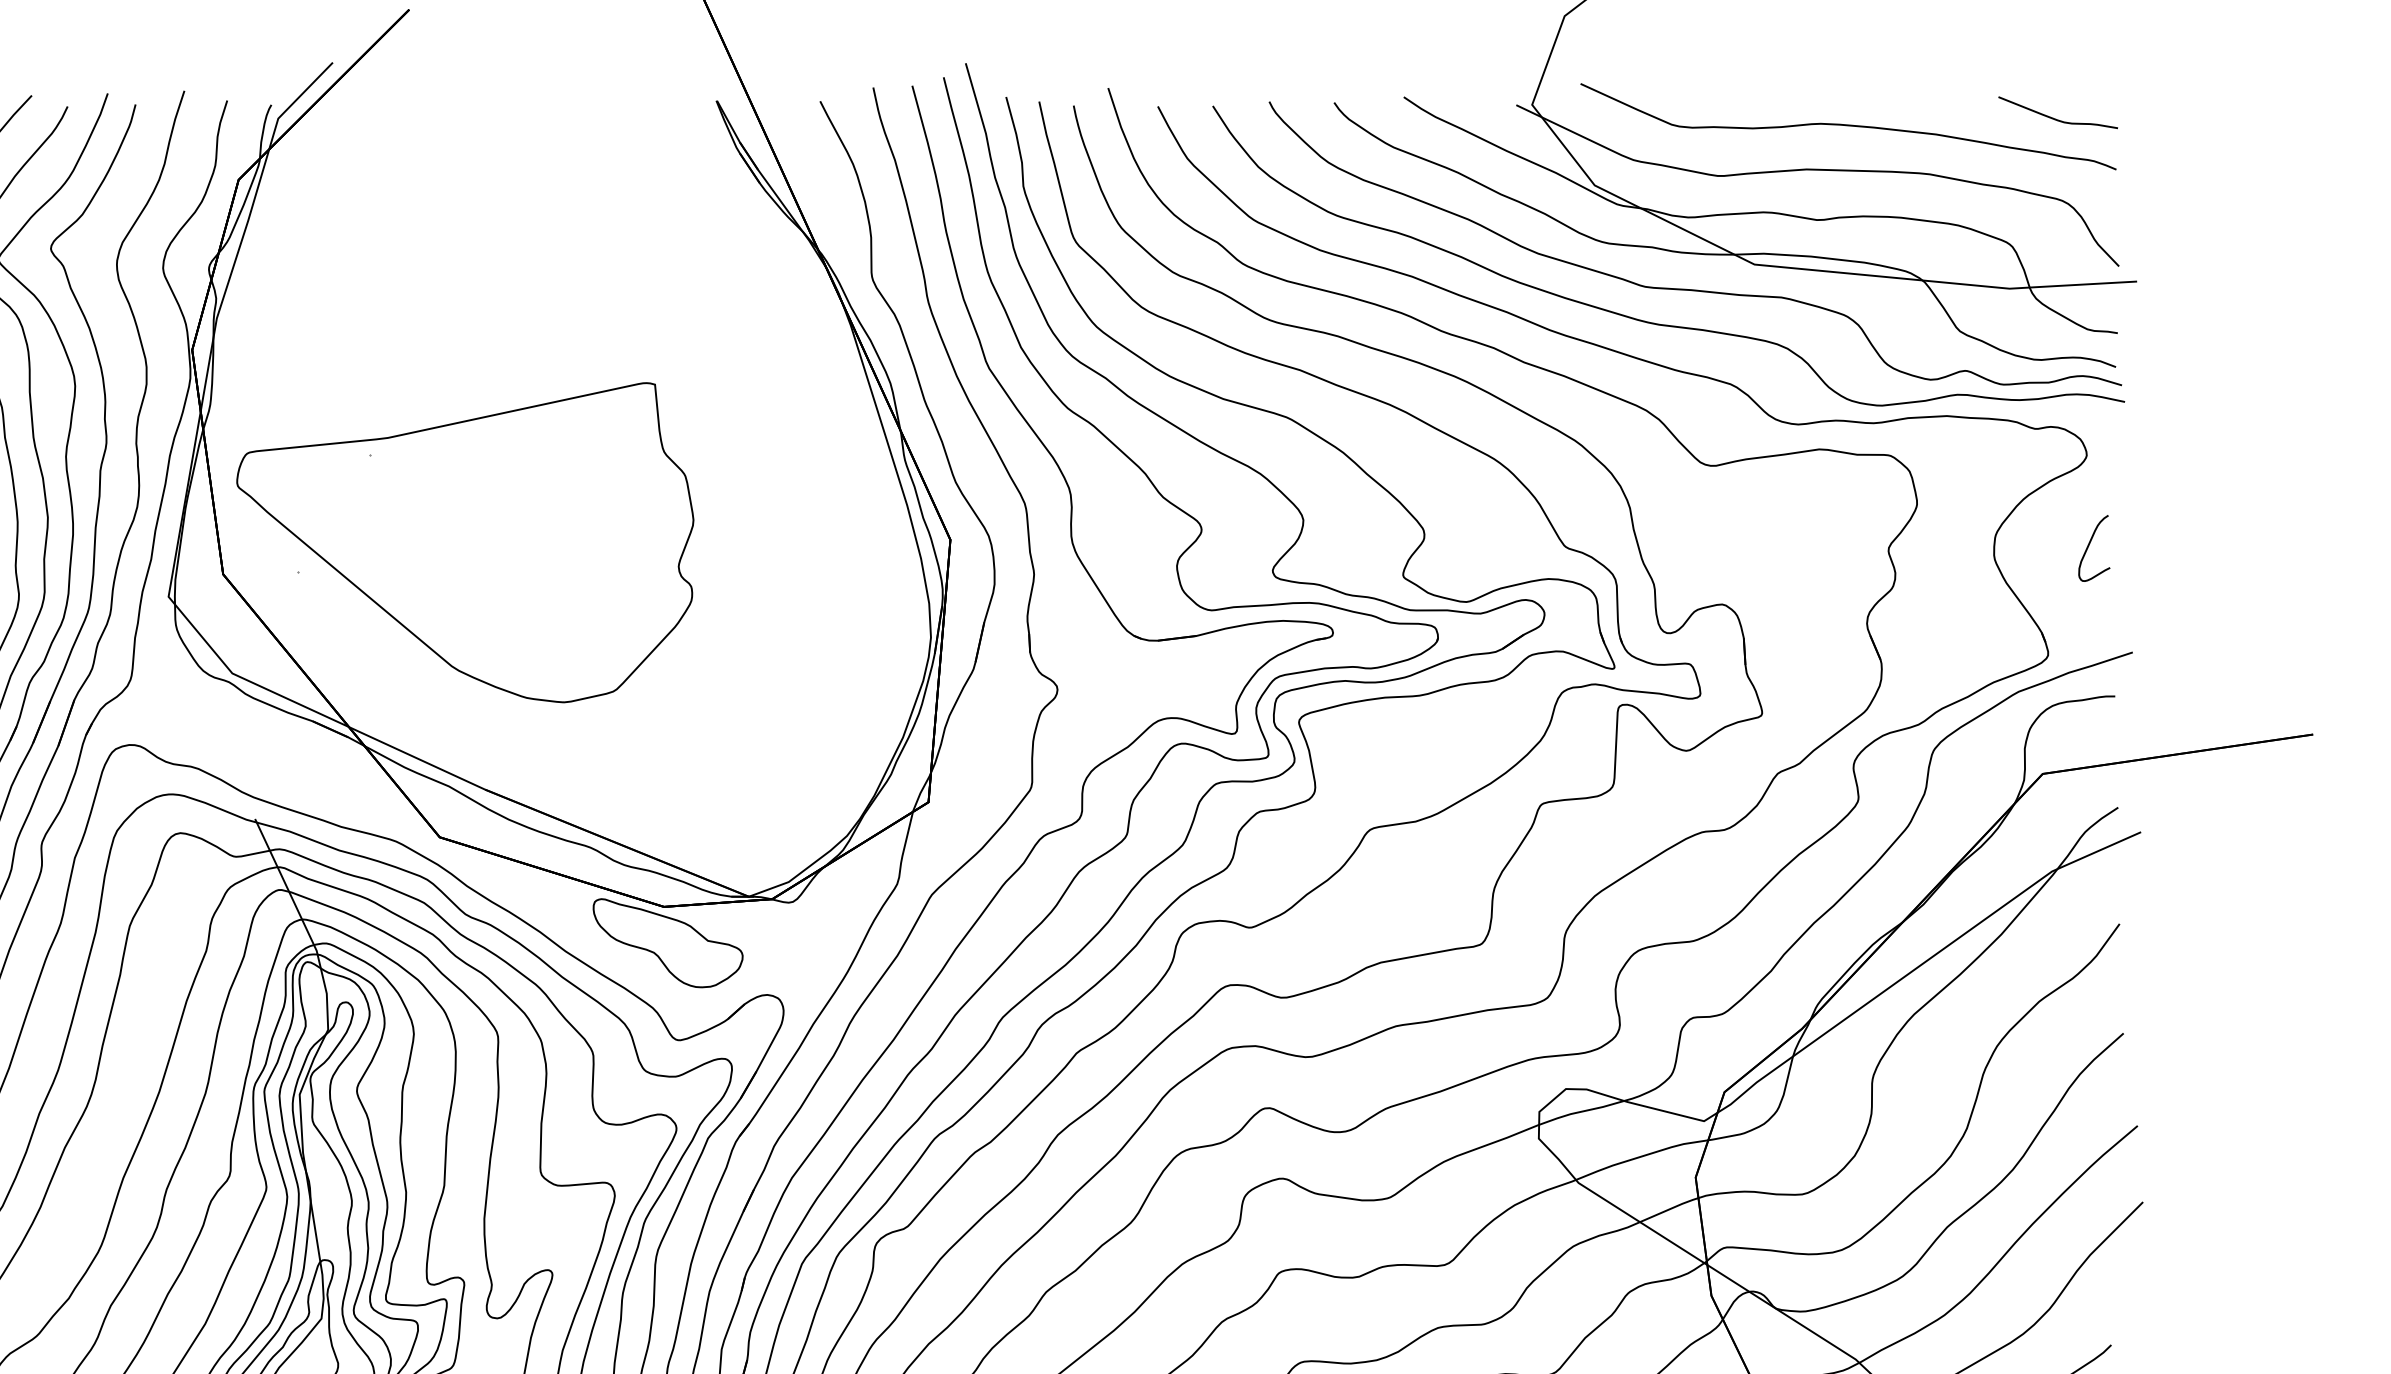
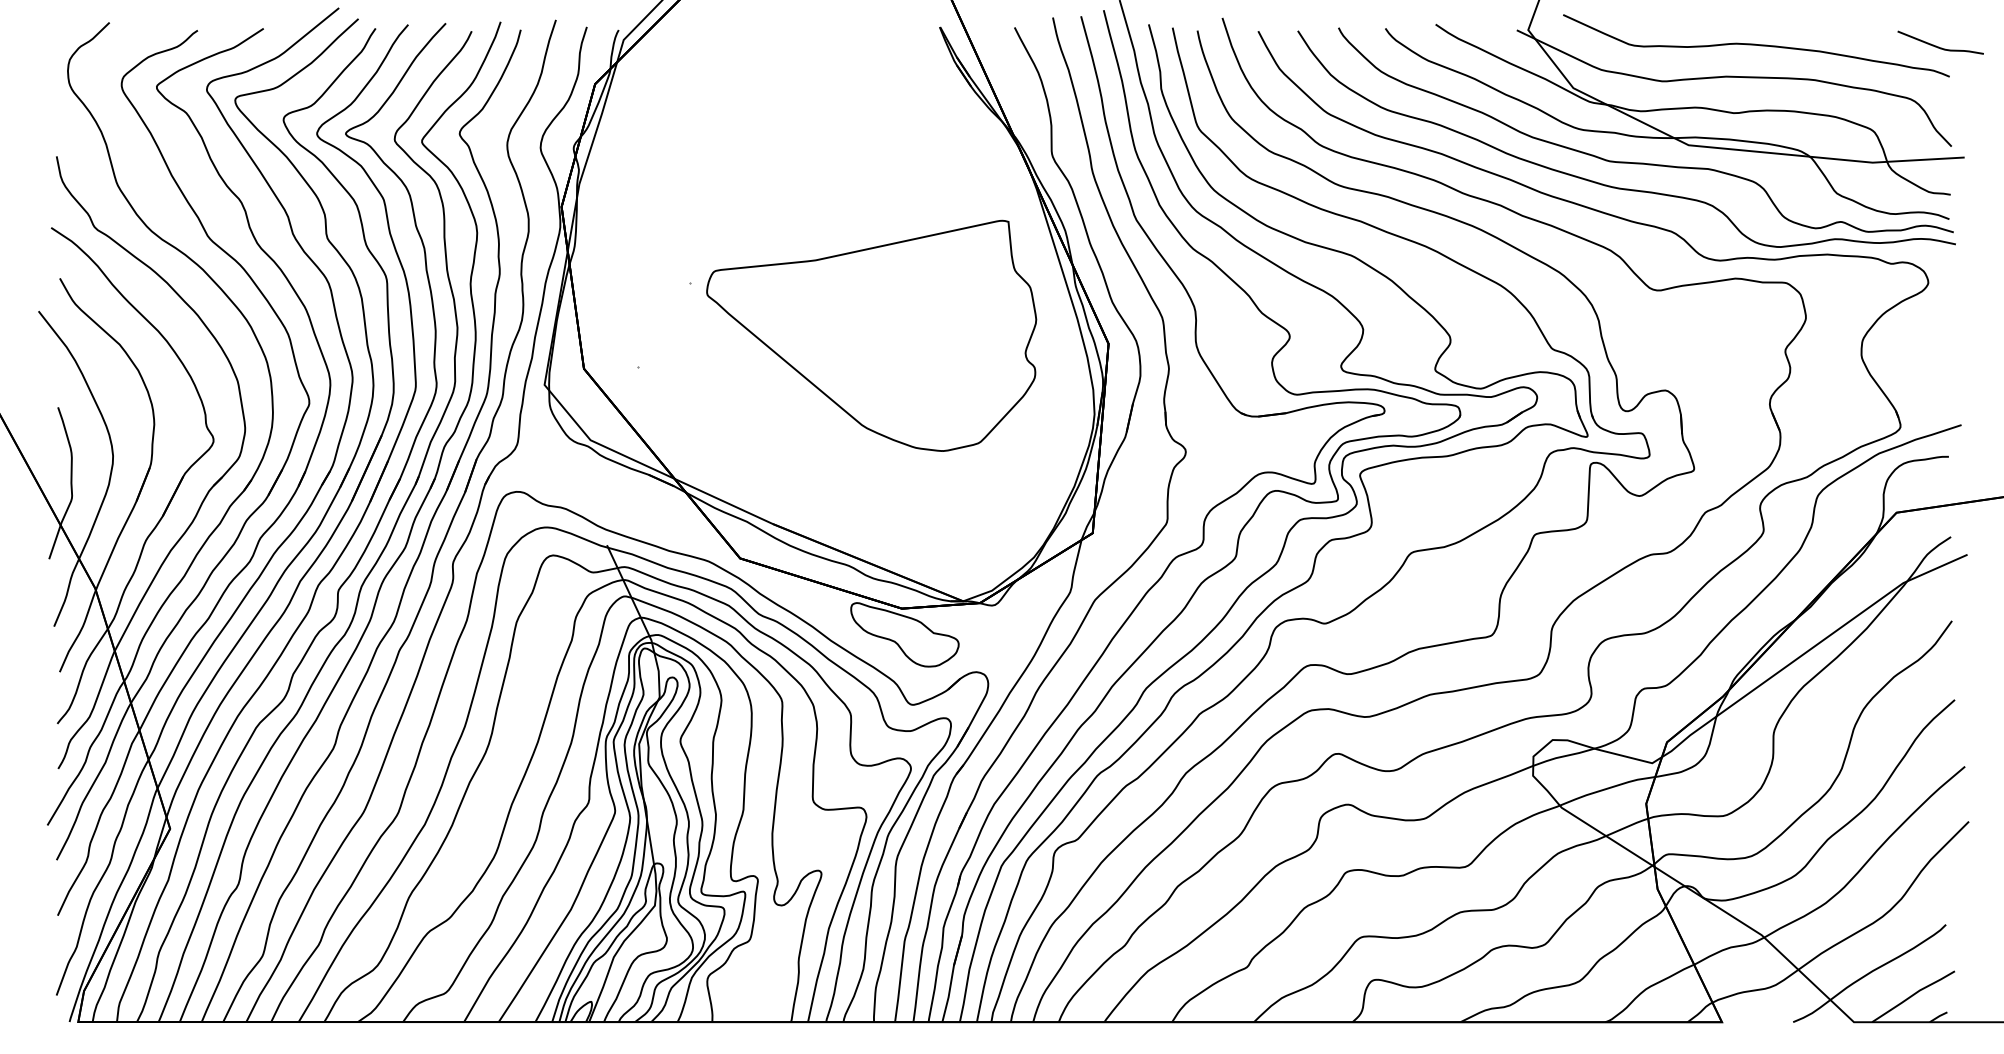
curve: (2055, 117) -> (1938, 46), moved
part: (465, 542) -> (871, 335), moved
curve: (2089, 546) -> (1930, 348), removed

